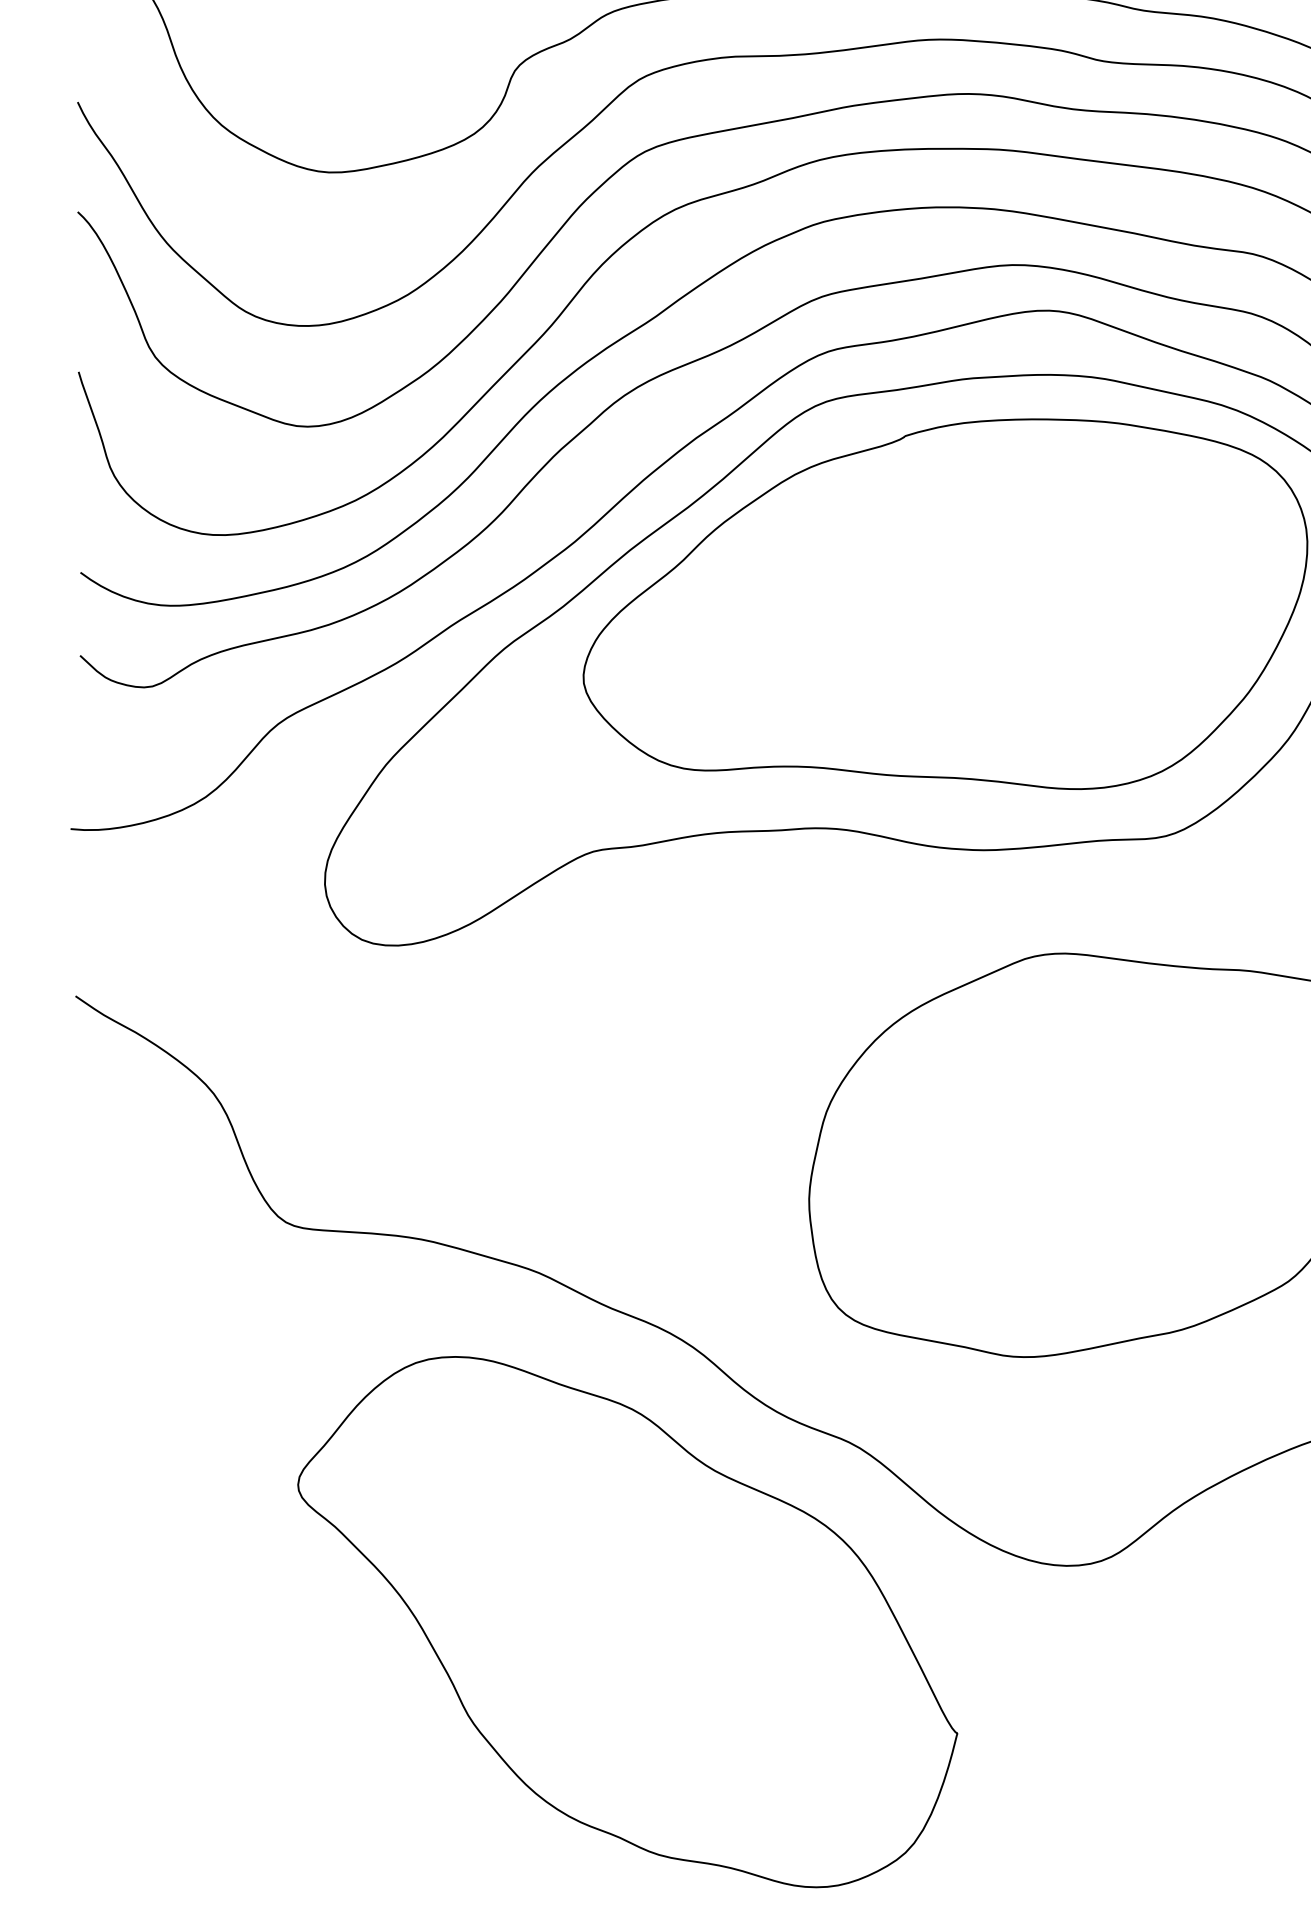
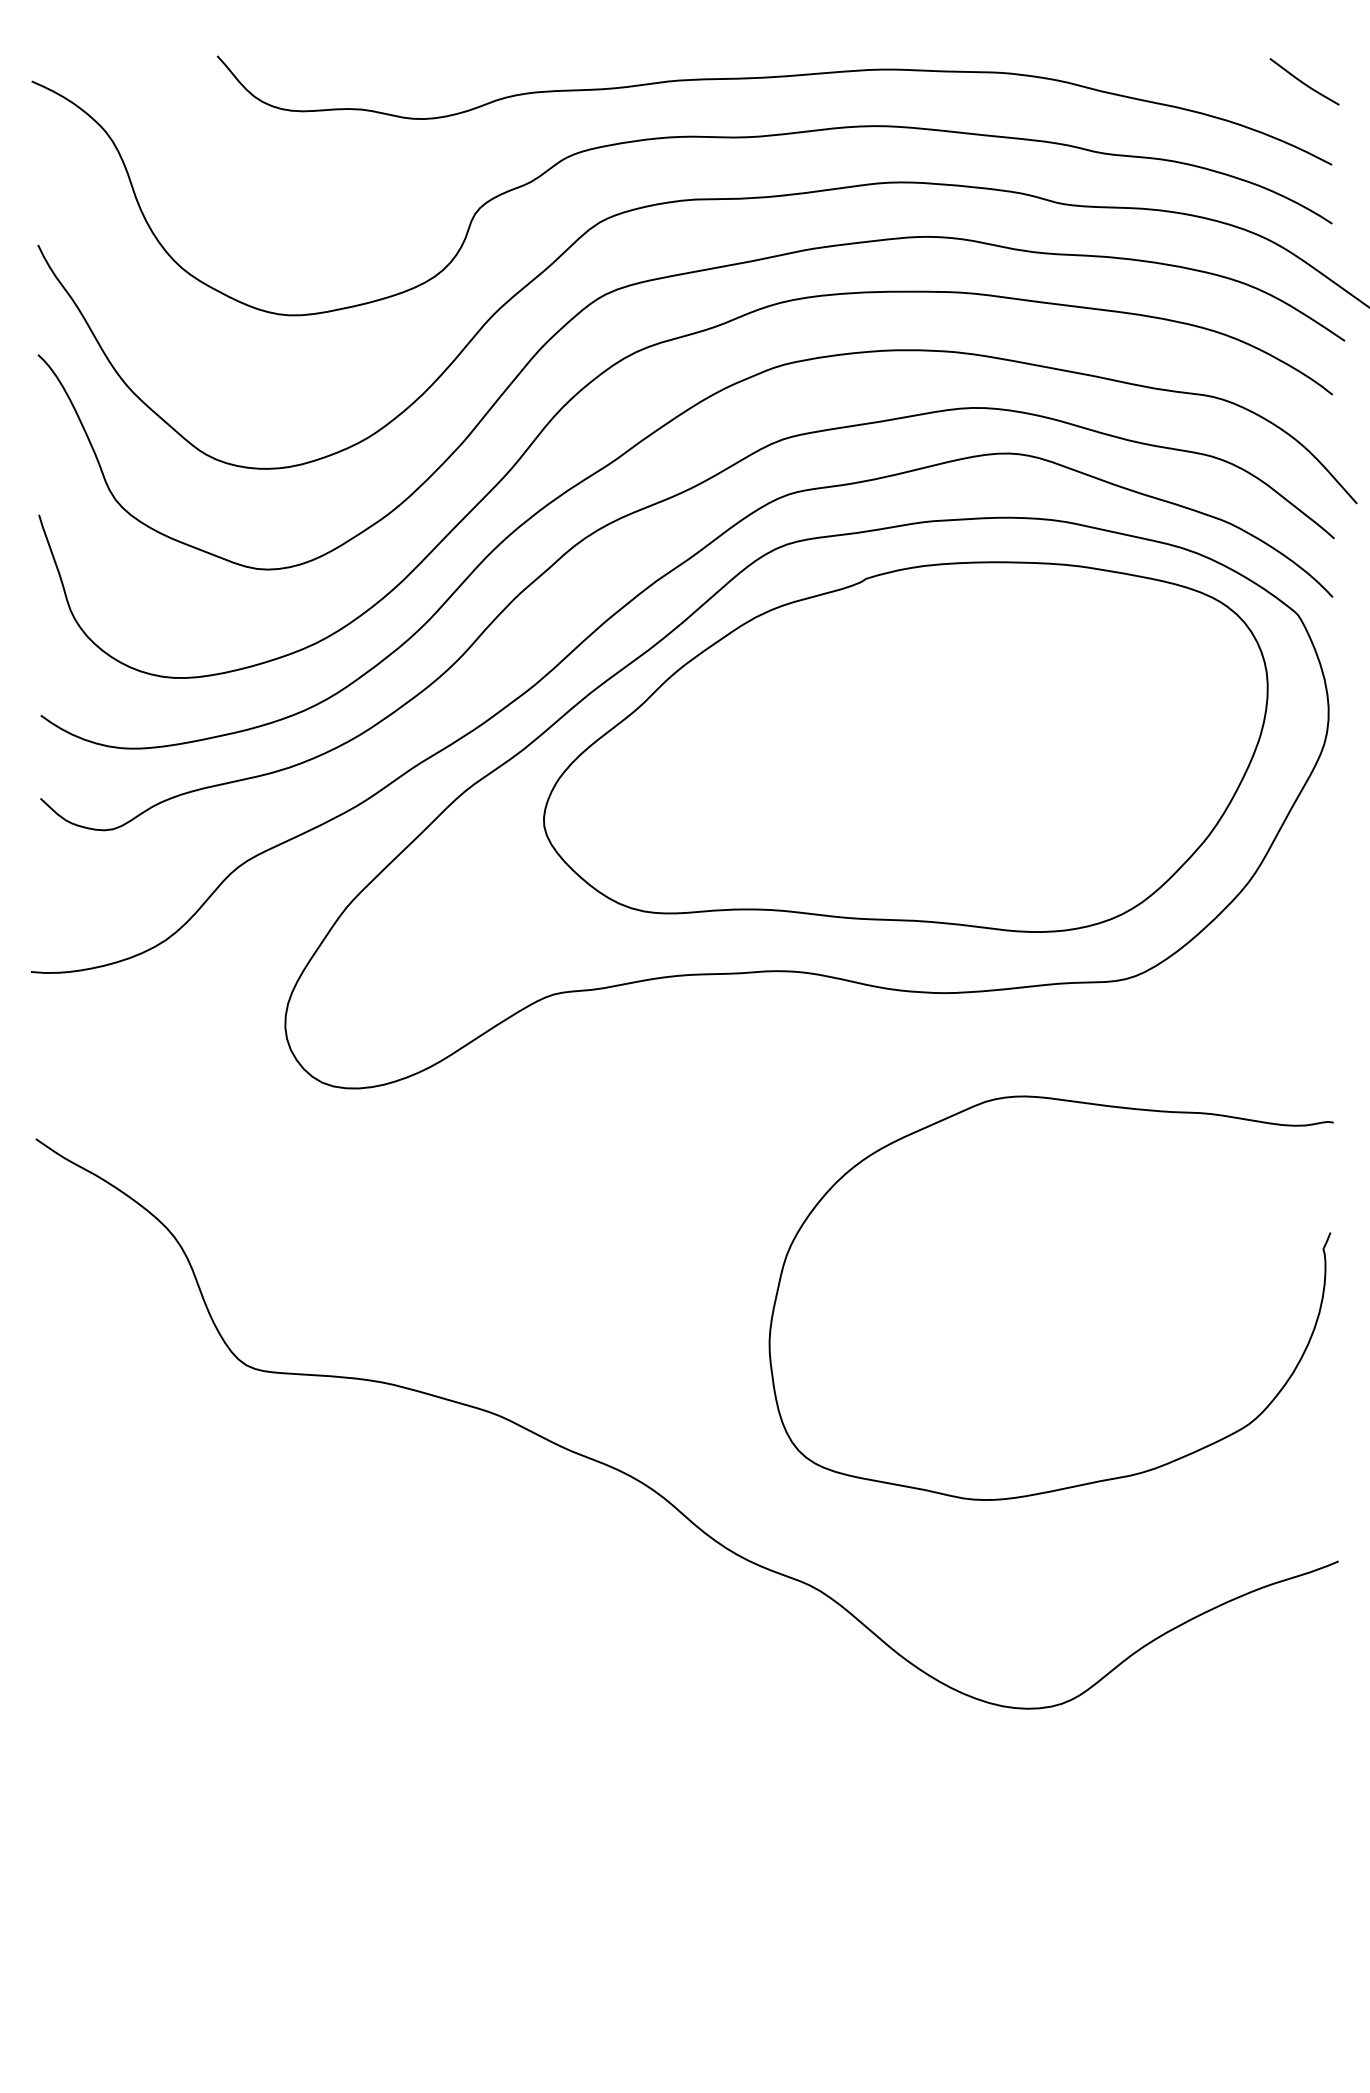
part: (627, 1621) -> (587, 1764), removed

